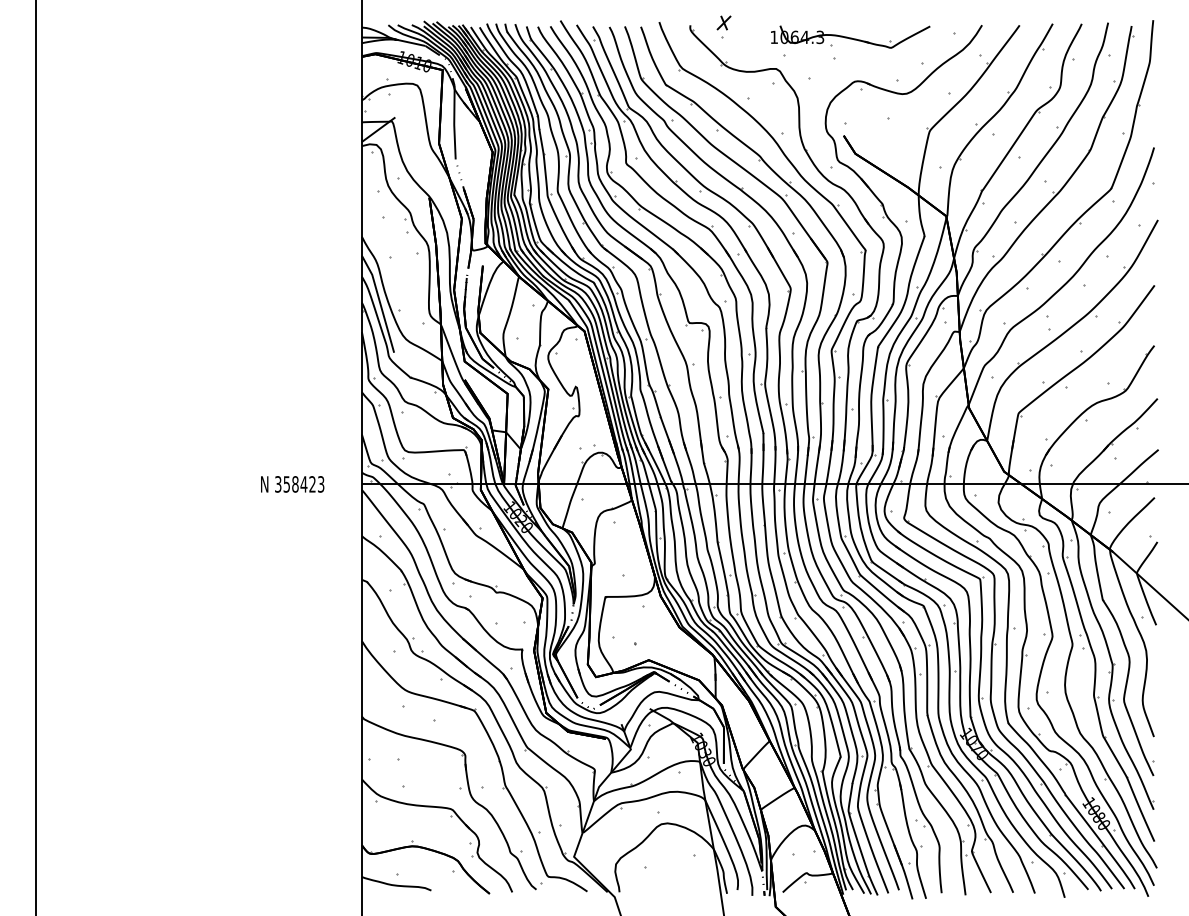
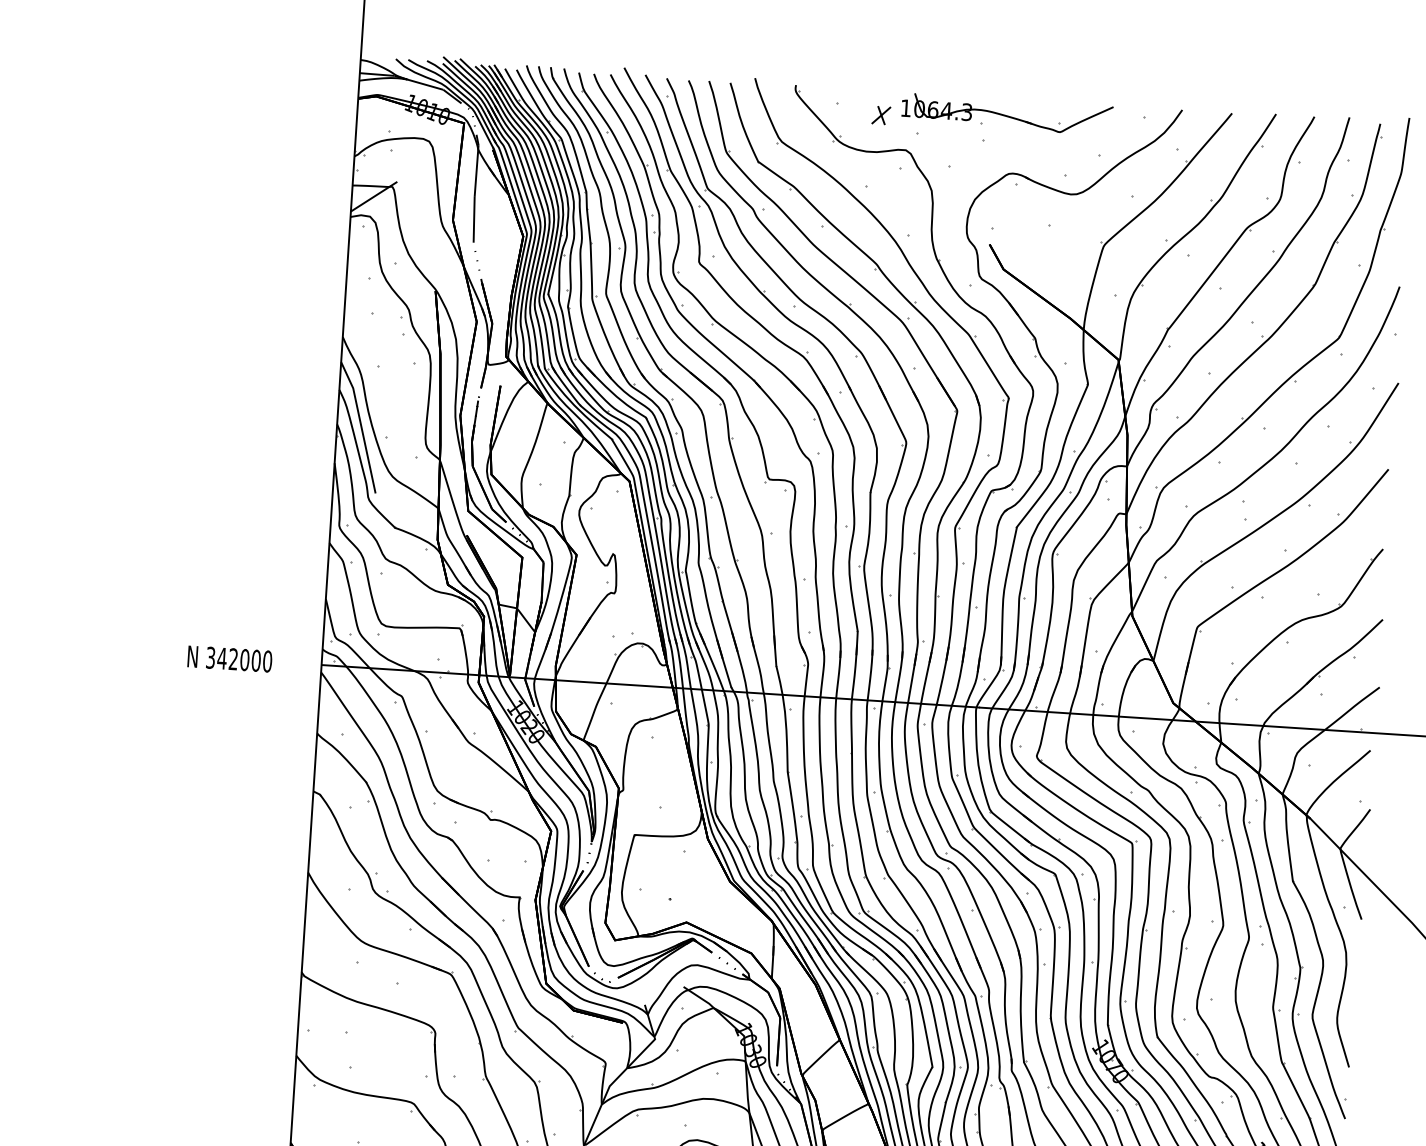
part: (723, 22) -> (880, 114), moved
text: (303, 484) -> (244, 660), 358423 -> 342000

